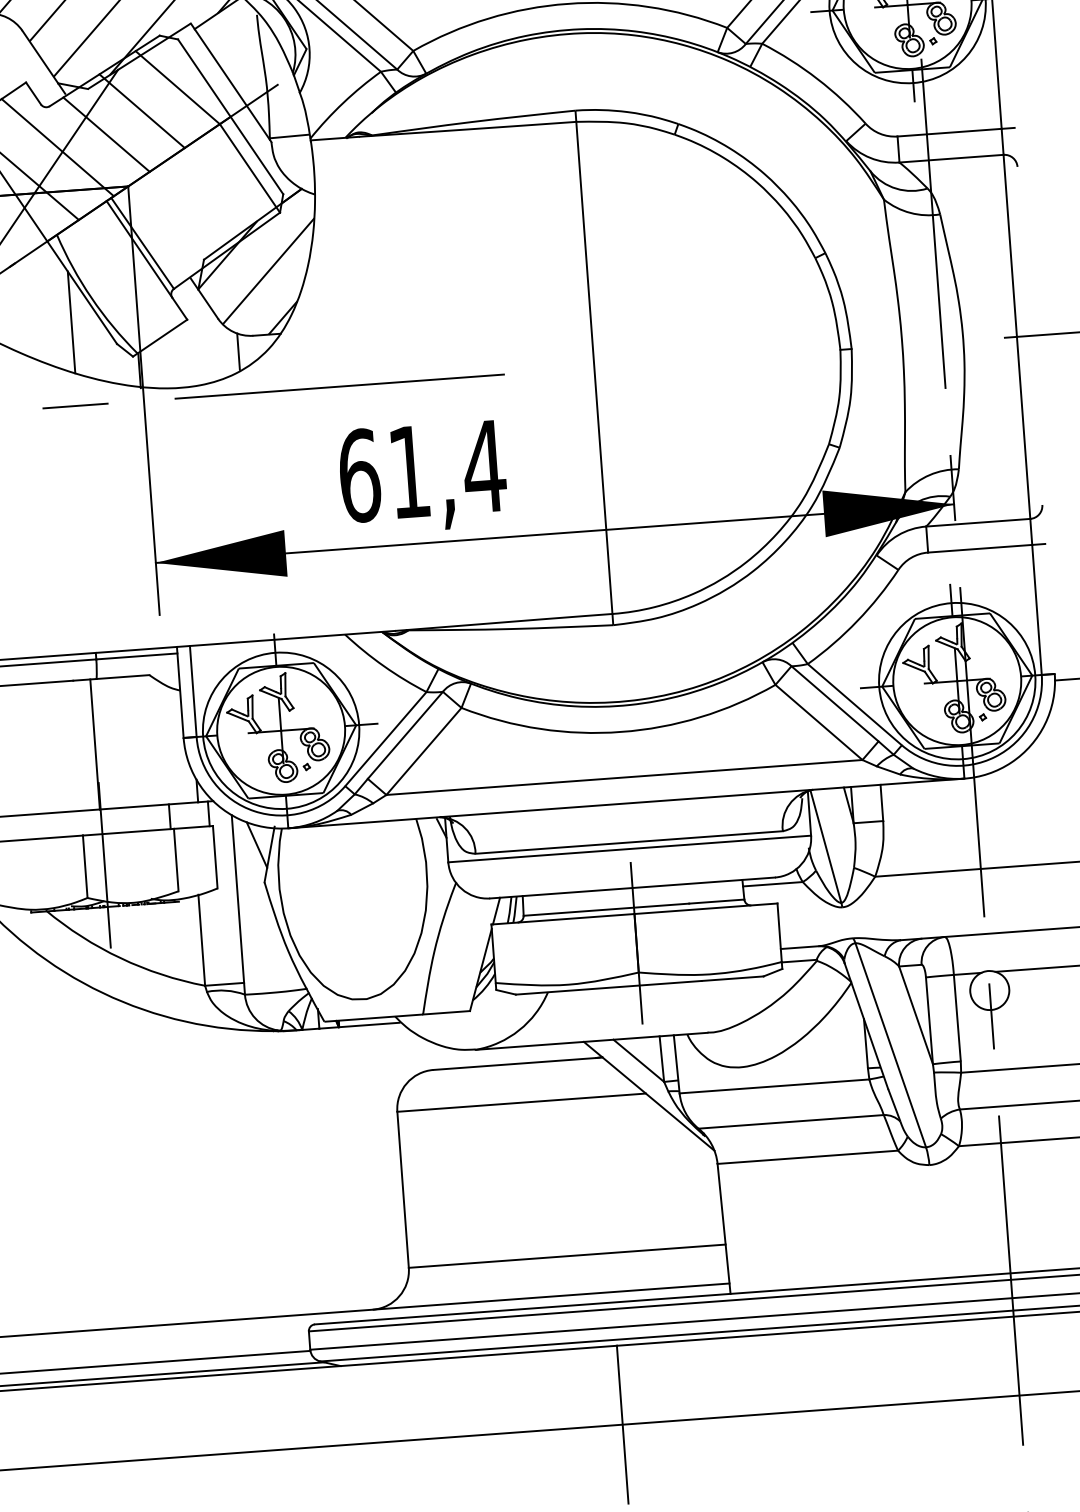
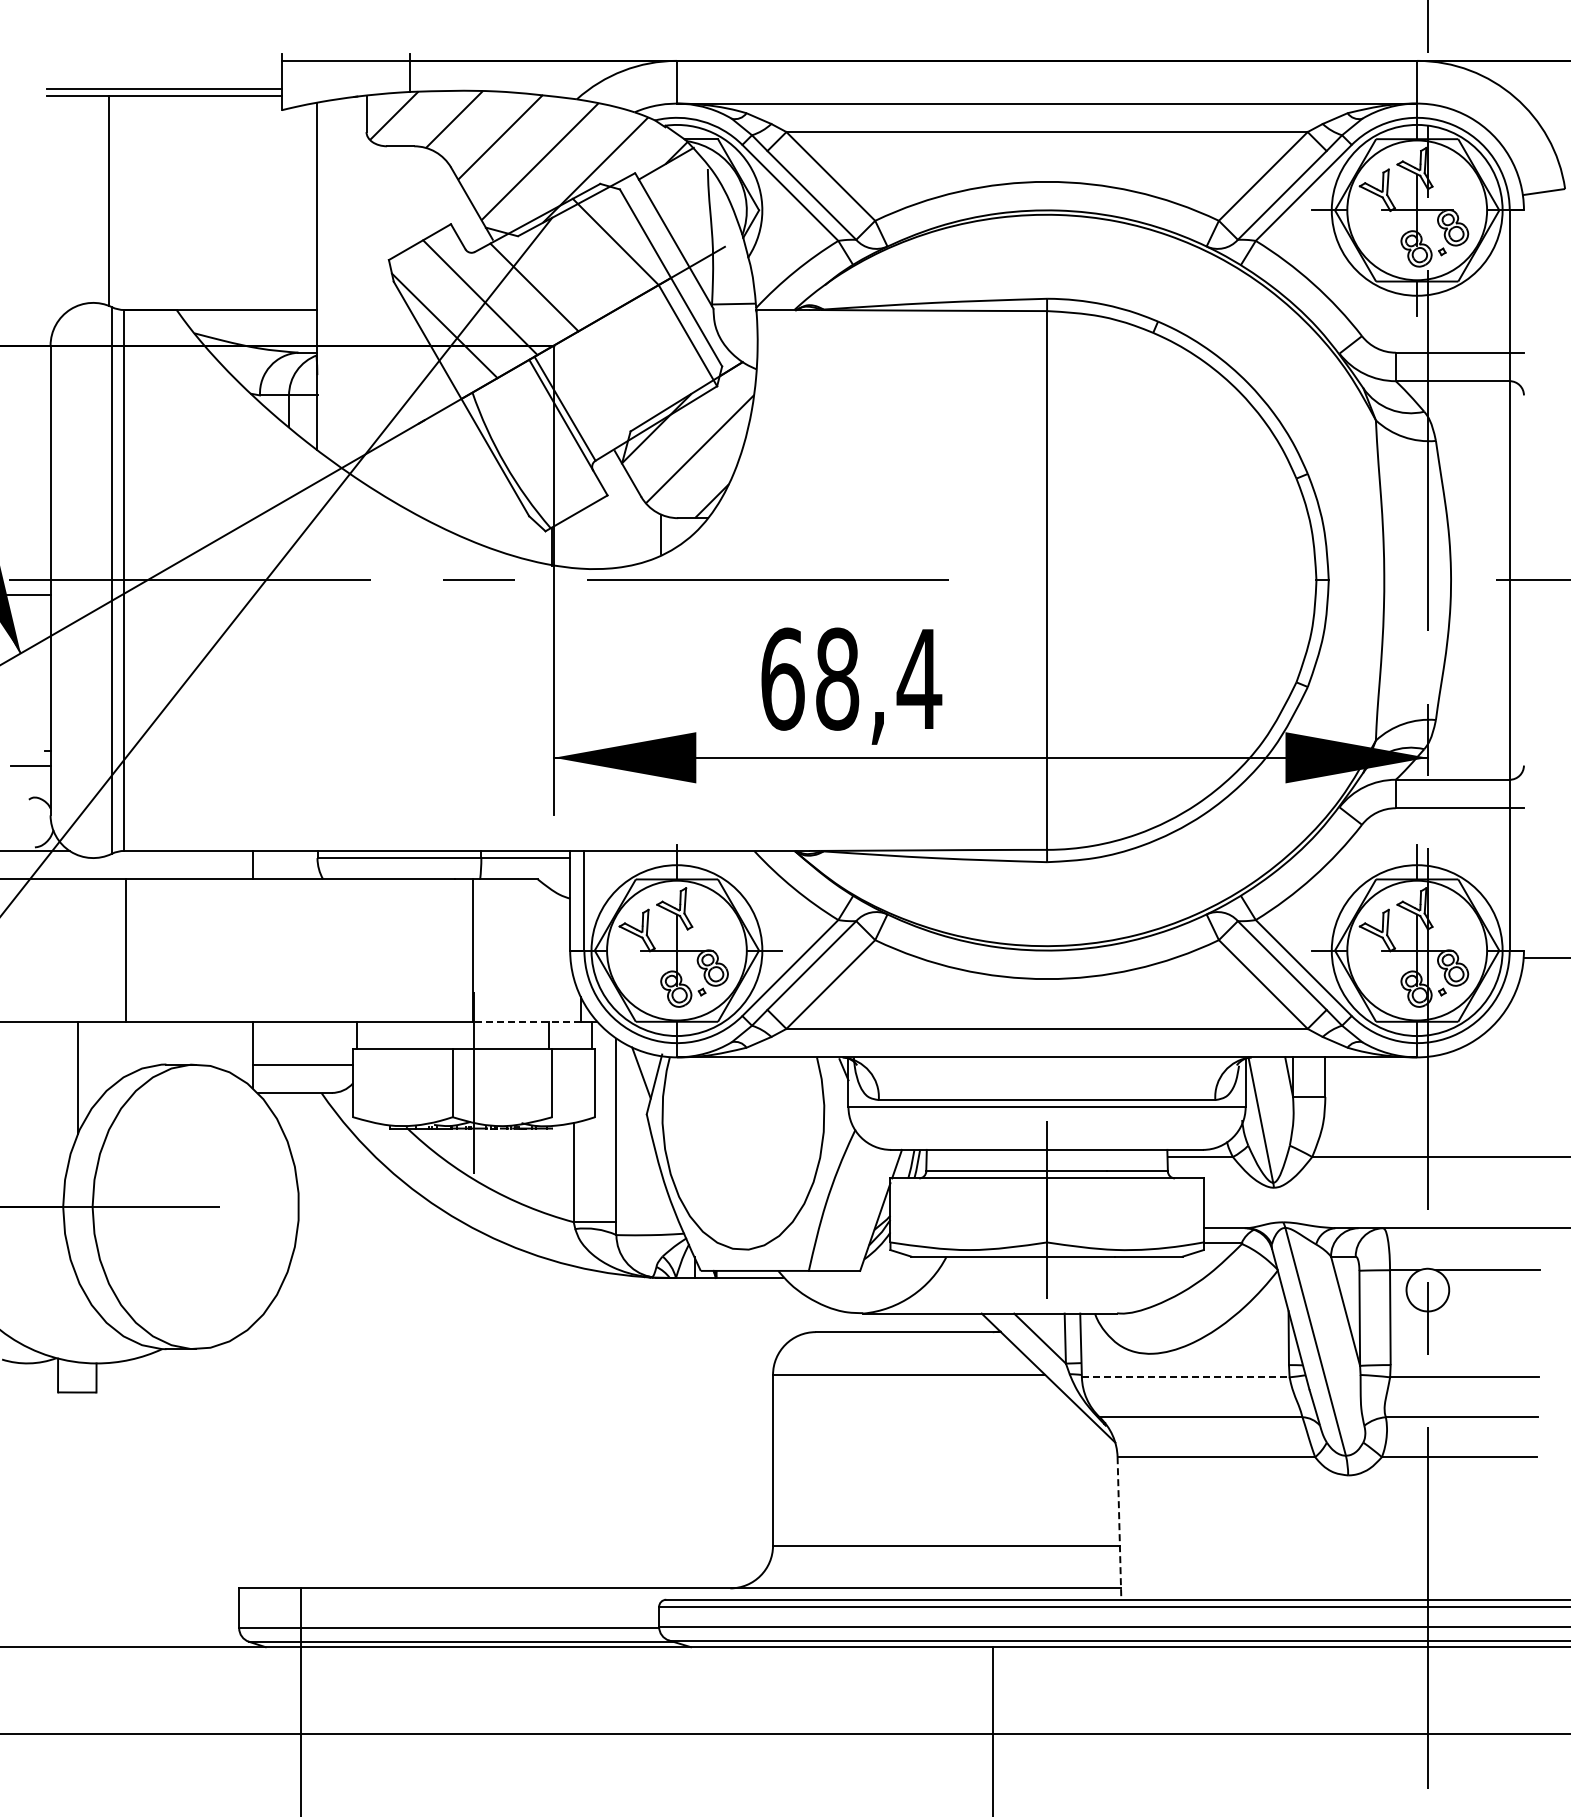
line: (141, 111) -> (574, 264), removed
line: (71, 321) -> (481, 488), removed
text: (409, 471) -> (837, 678), 61,4 -> 68,4
line: (149, 805) -> (527, 1021), solid -> dashed
line: (774, 1086) -> (1185, 1377), solid -> dashed
line: (724, 1228) -> (1119, 1528), solid -> dashed

